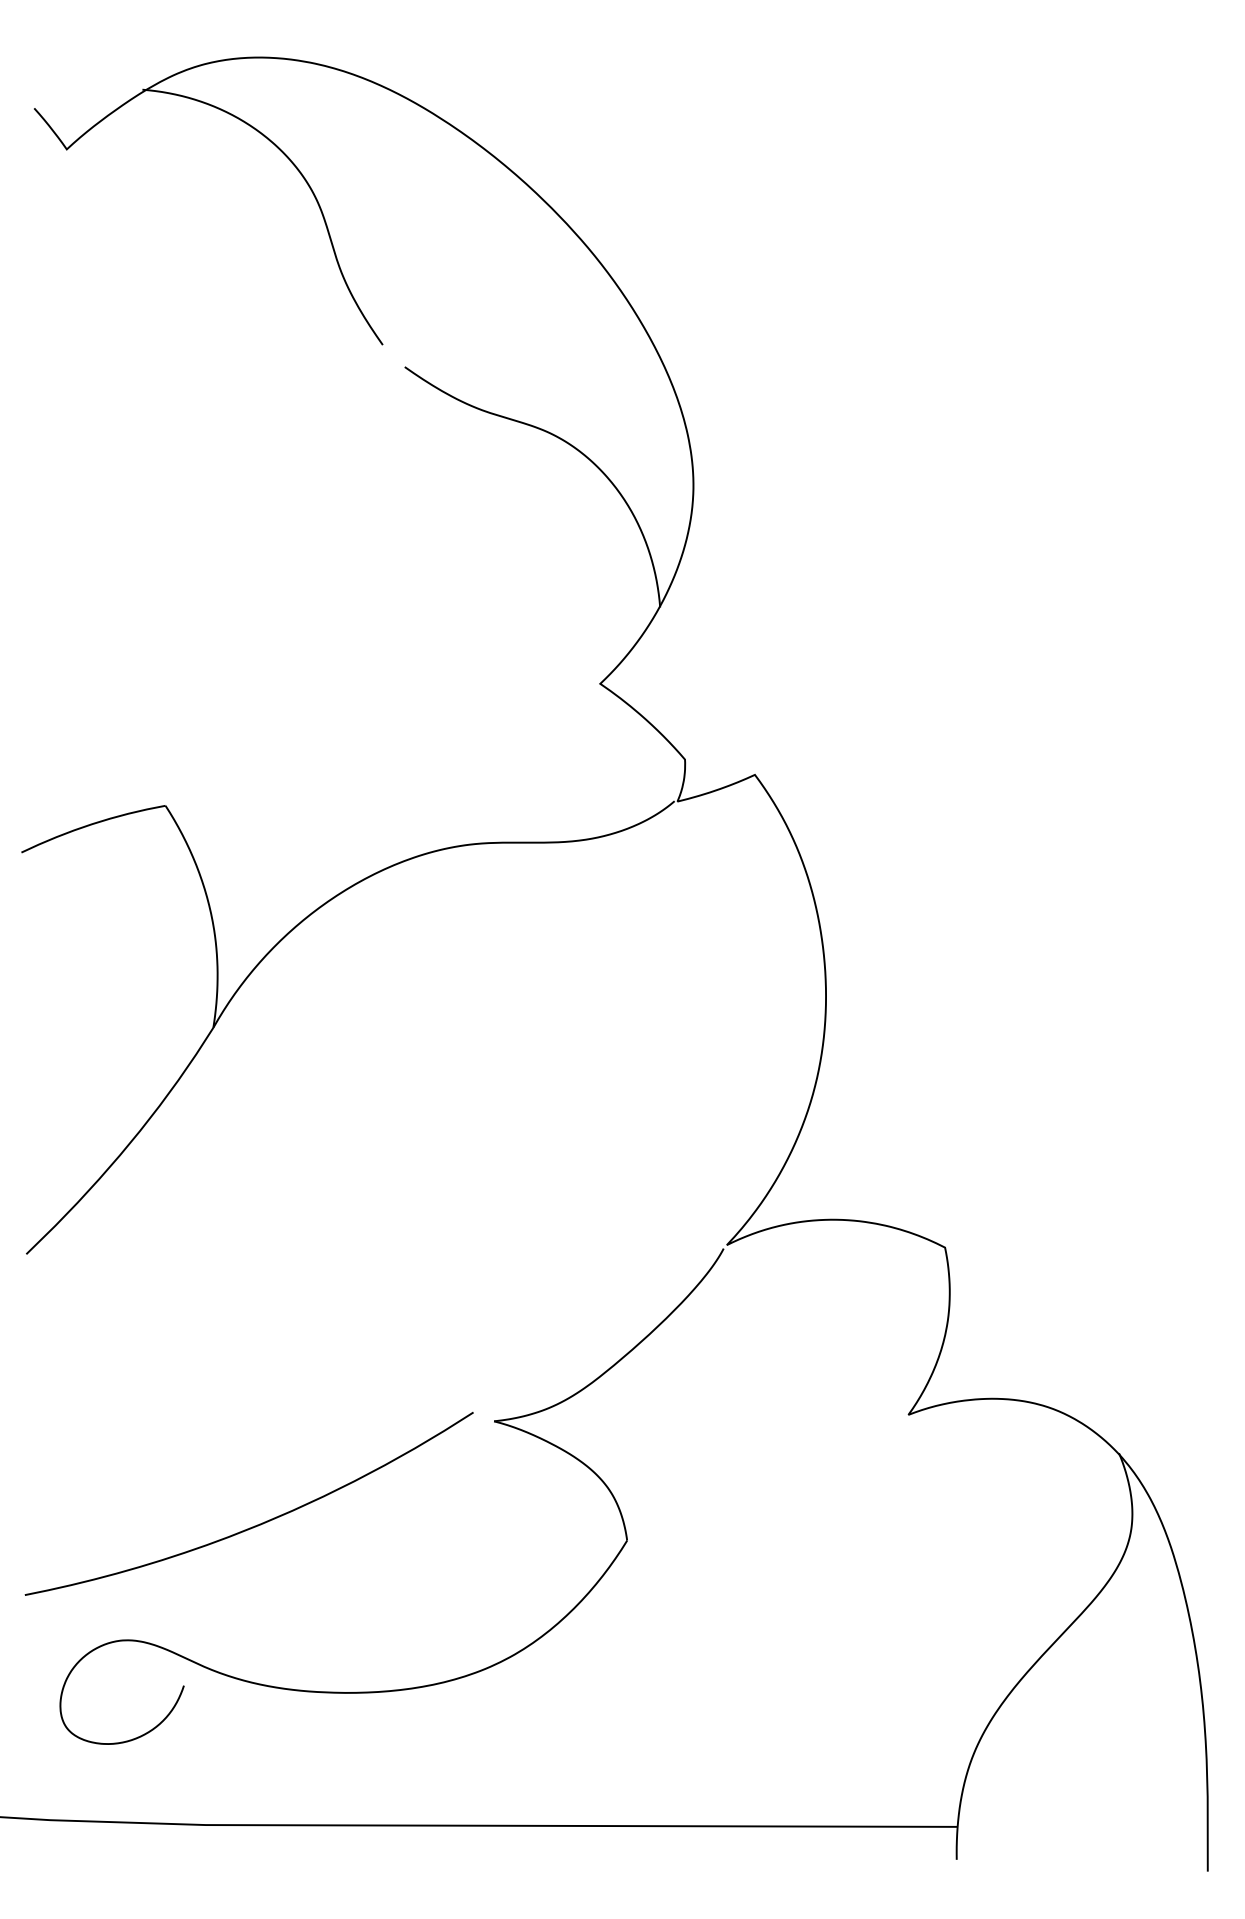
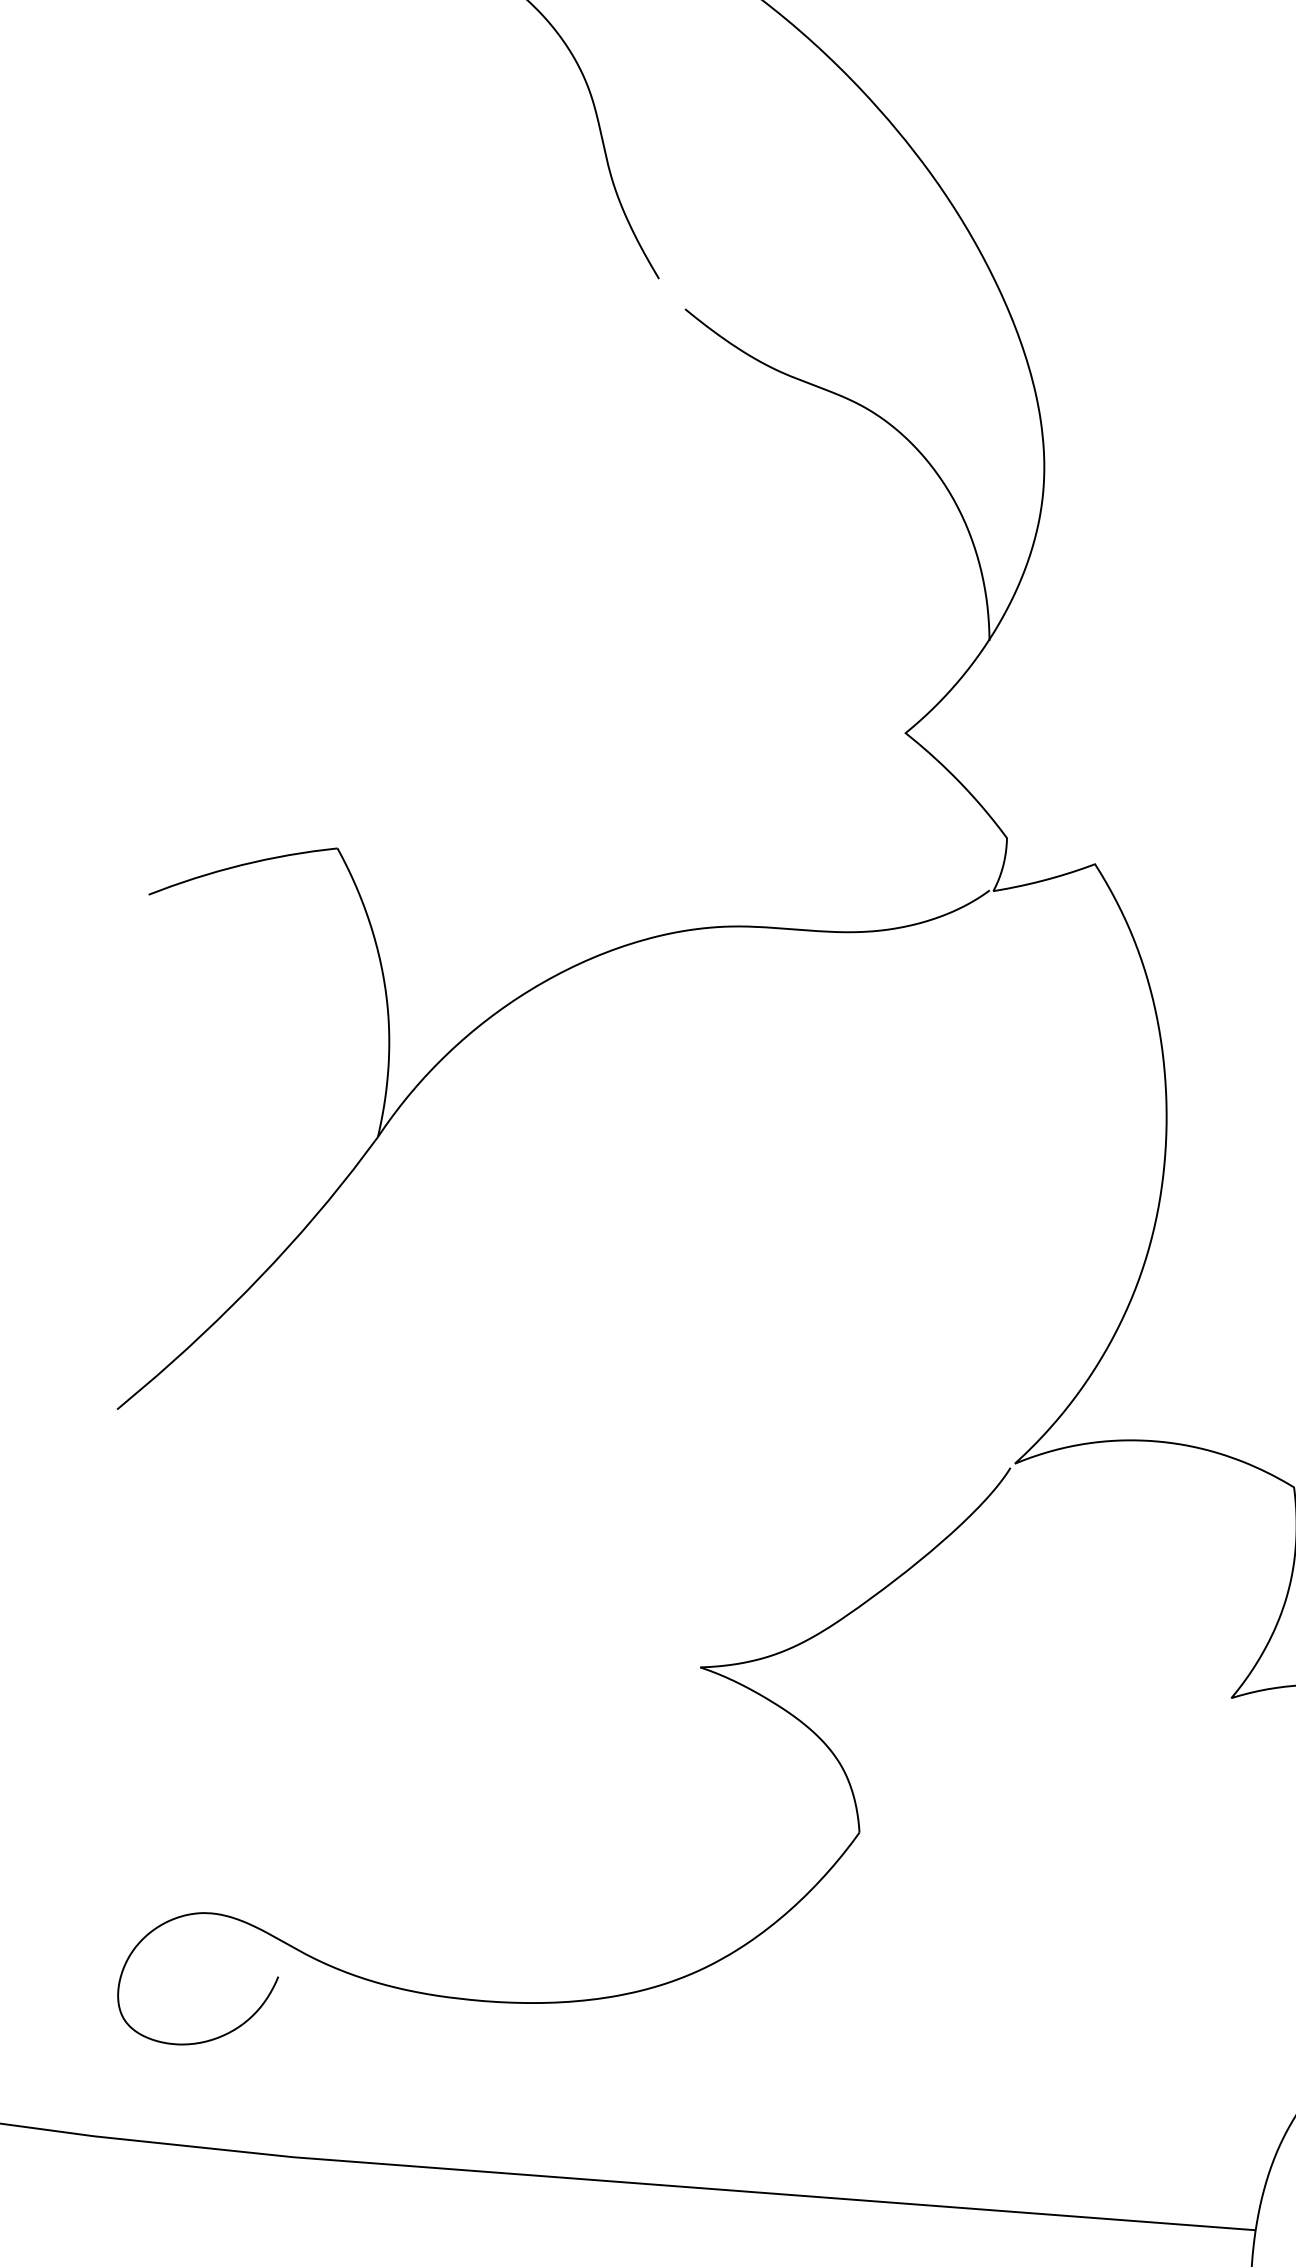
curve: (254, 1525) -> (383, 1778), removed

